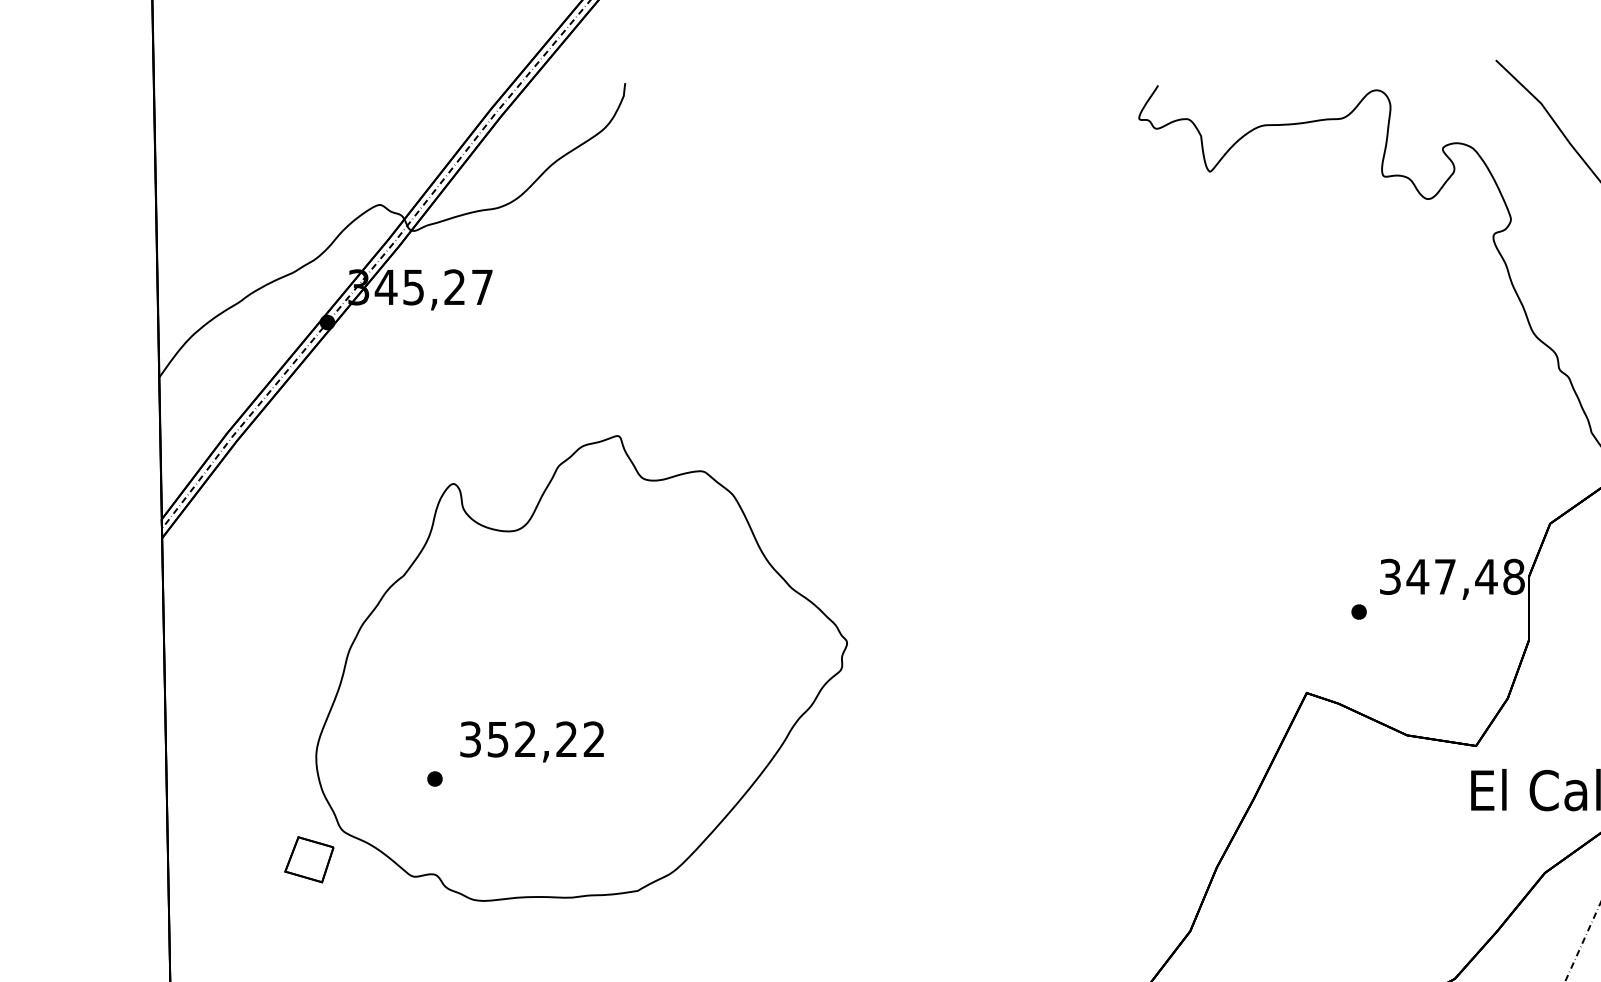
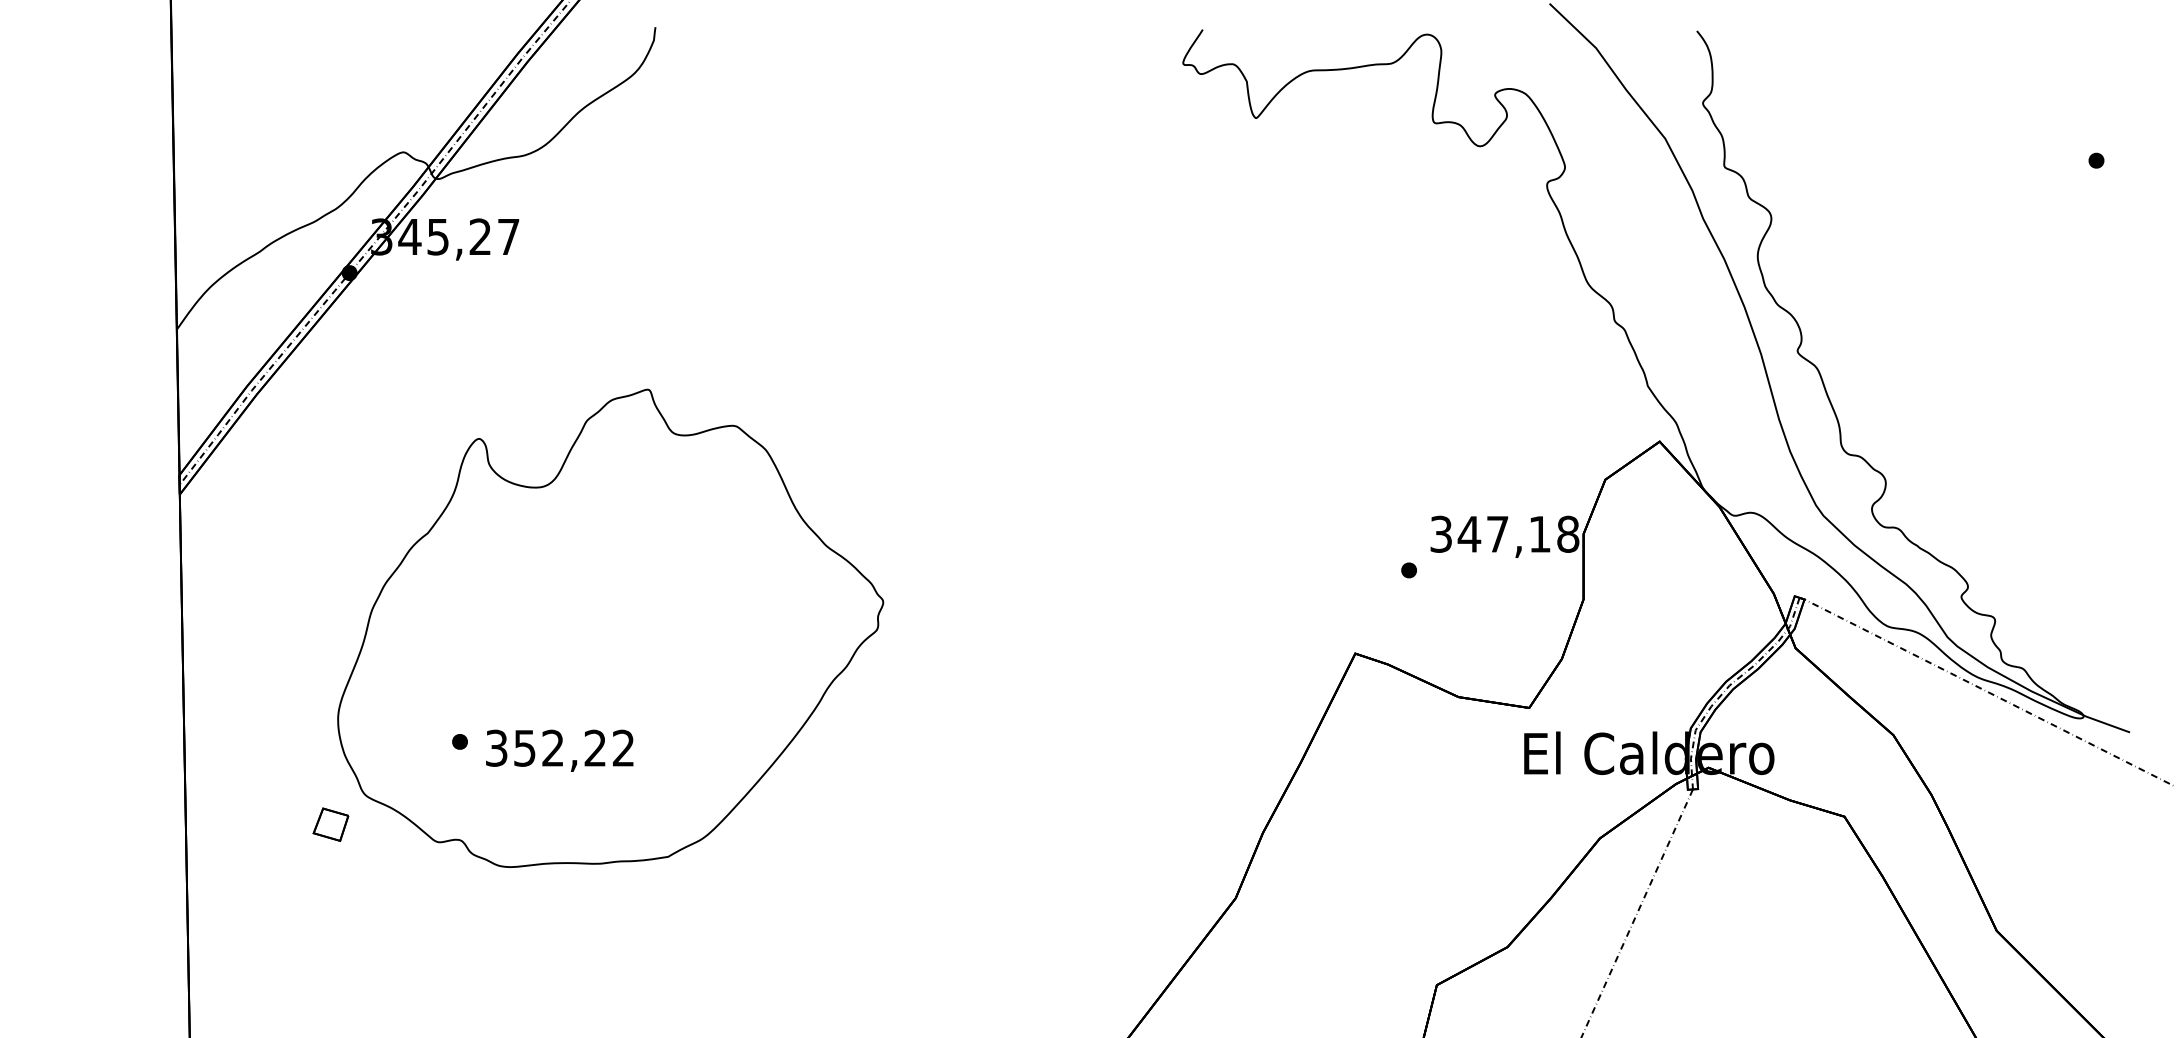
text: (1486, 577) -> (1539, 534), 347,48 -> 347,18
text: (531, 741) -> (559, 750), moved
part: (308, 859) -> (330, 824), size x0.7

